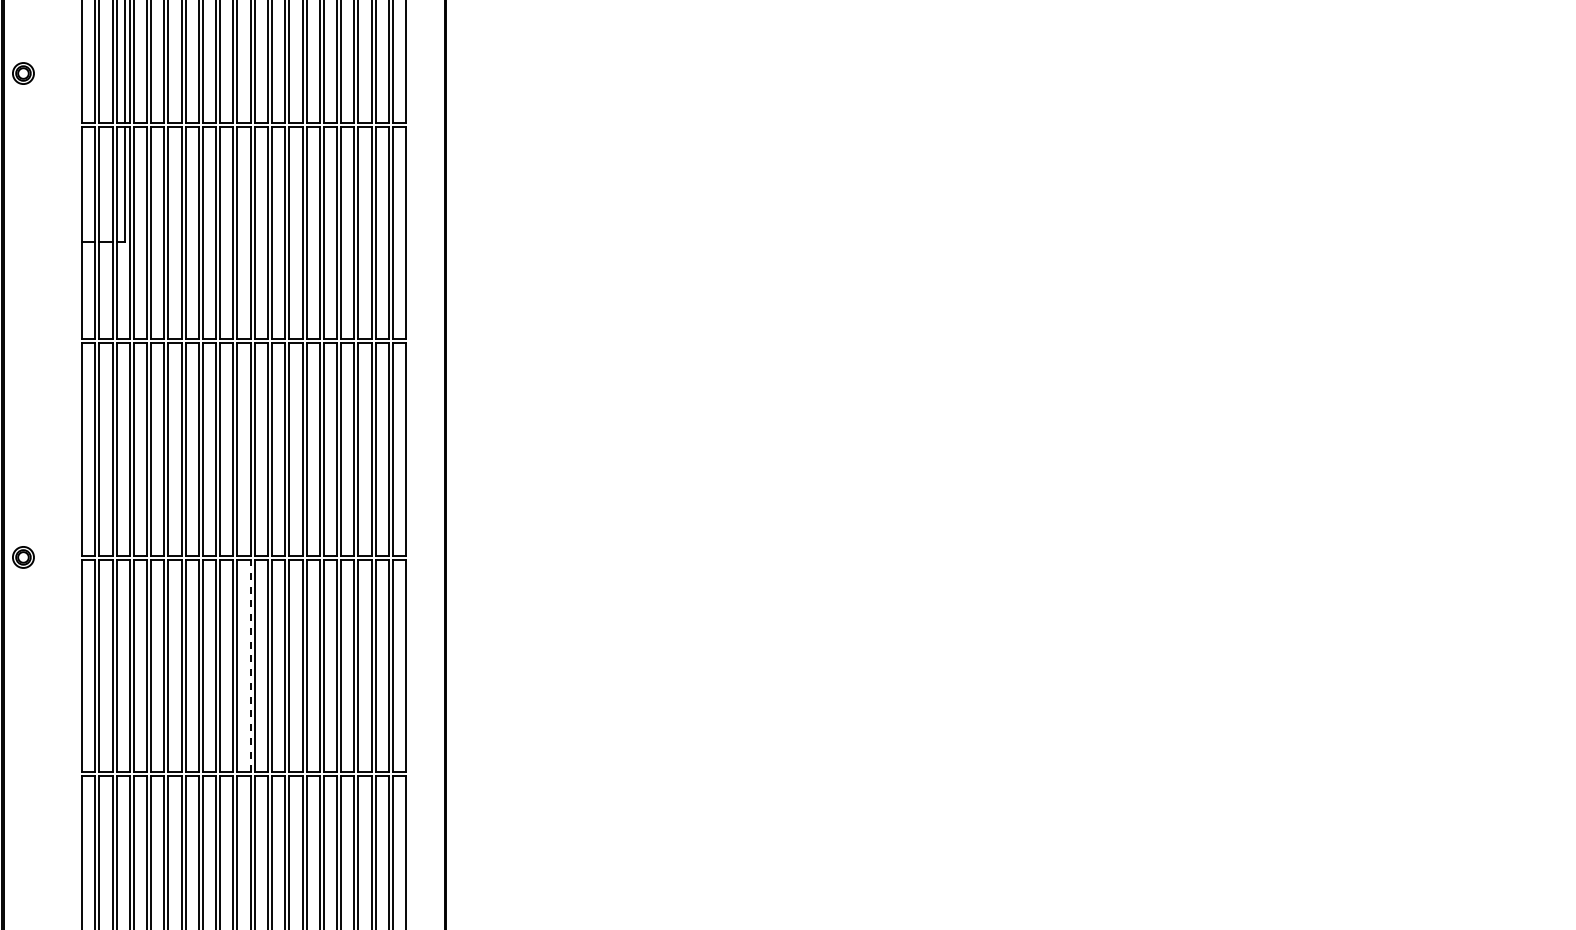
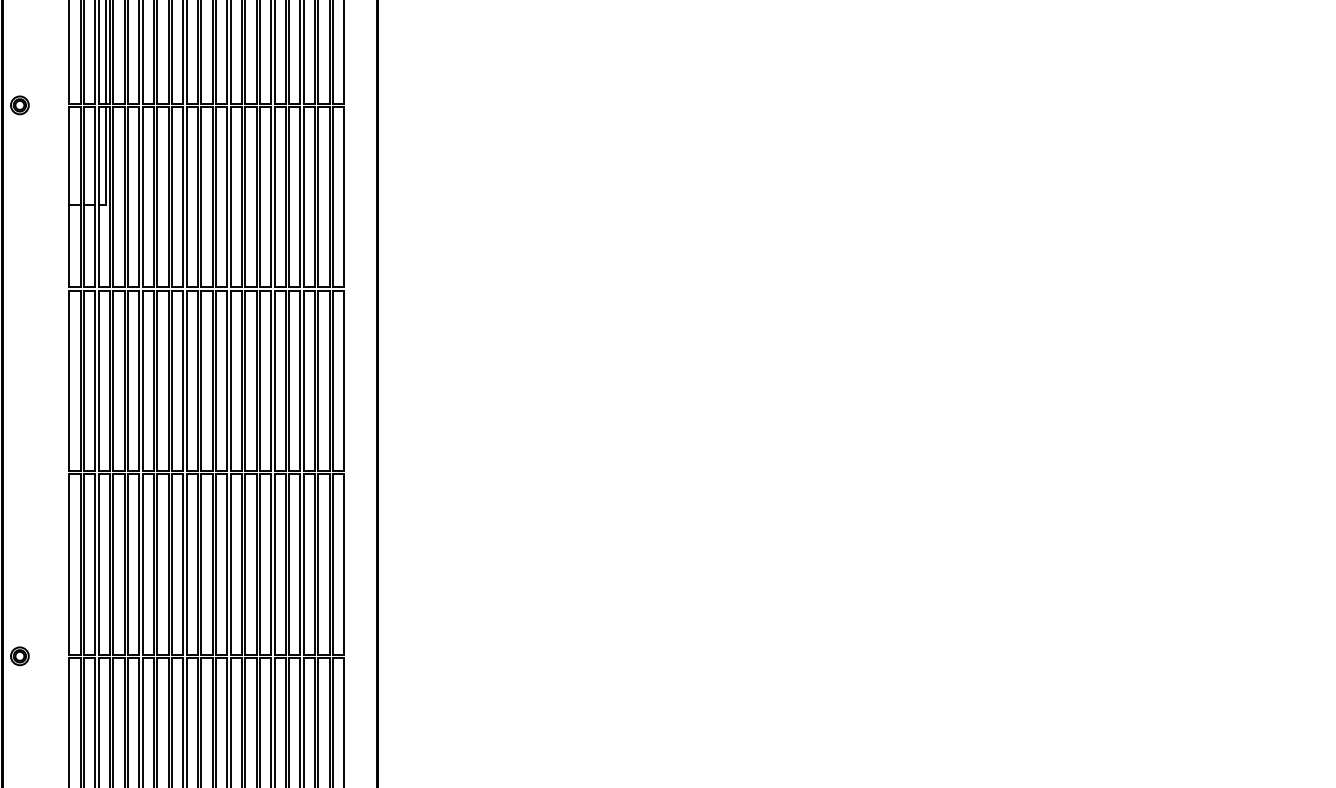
part: (23, 73) -> (19, 105), moved
part: (23, 557) -> (19, 656), moved
line: (250, 665) -> (212, 563), dashed -> solid

